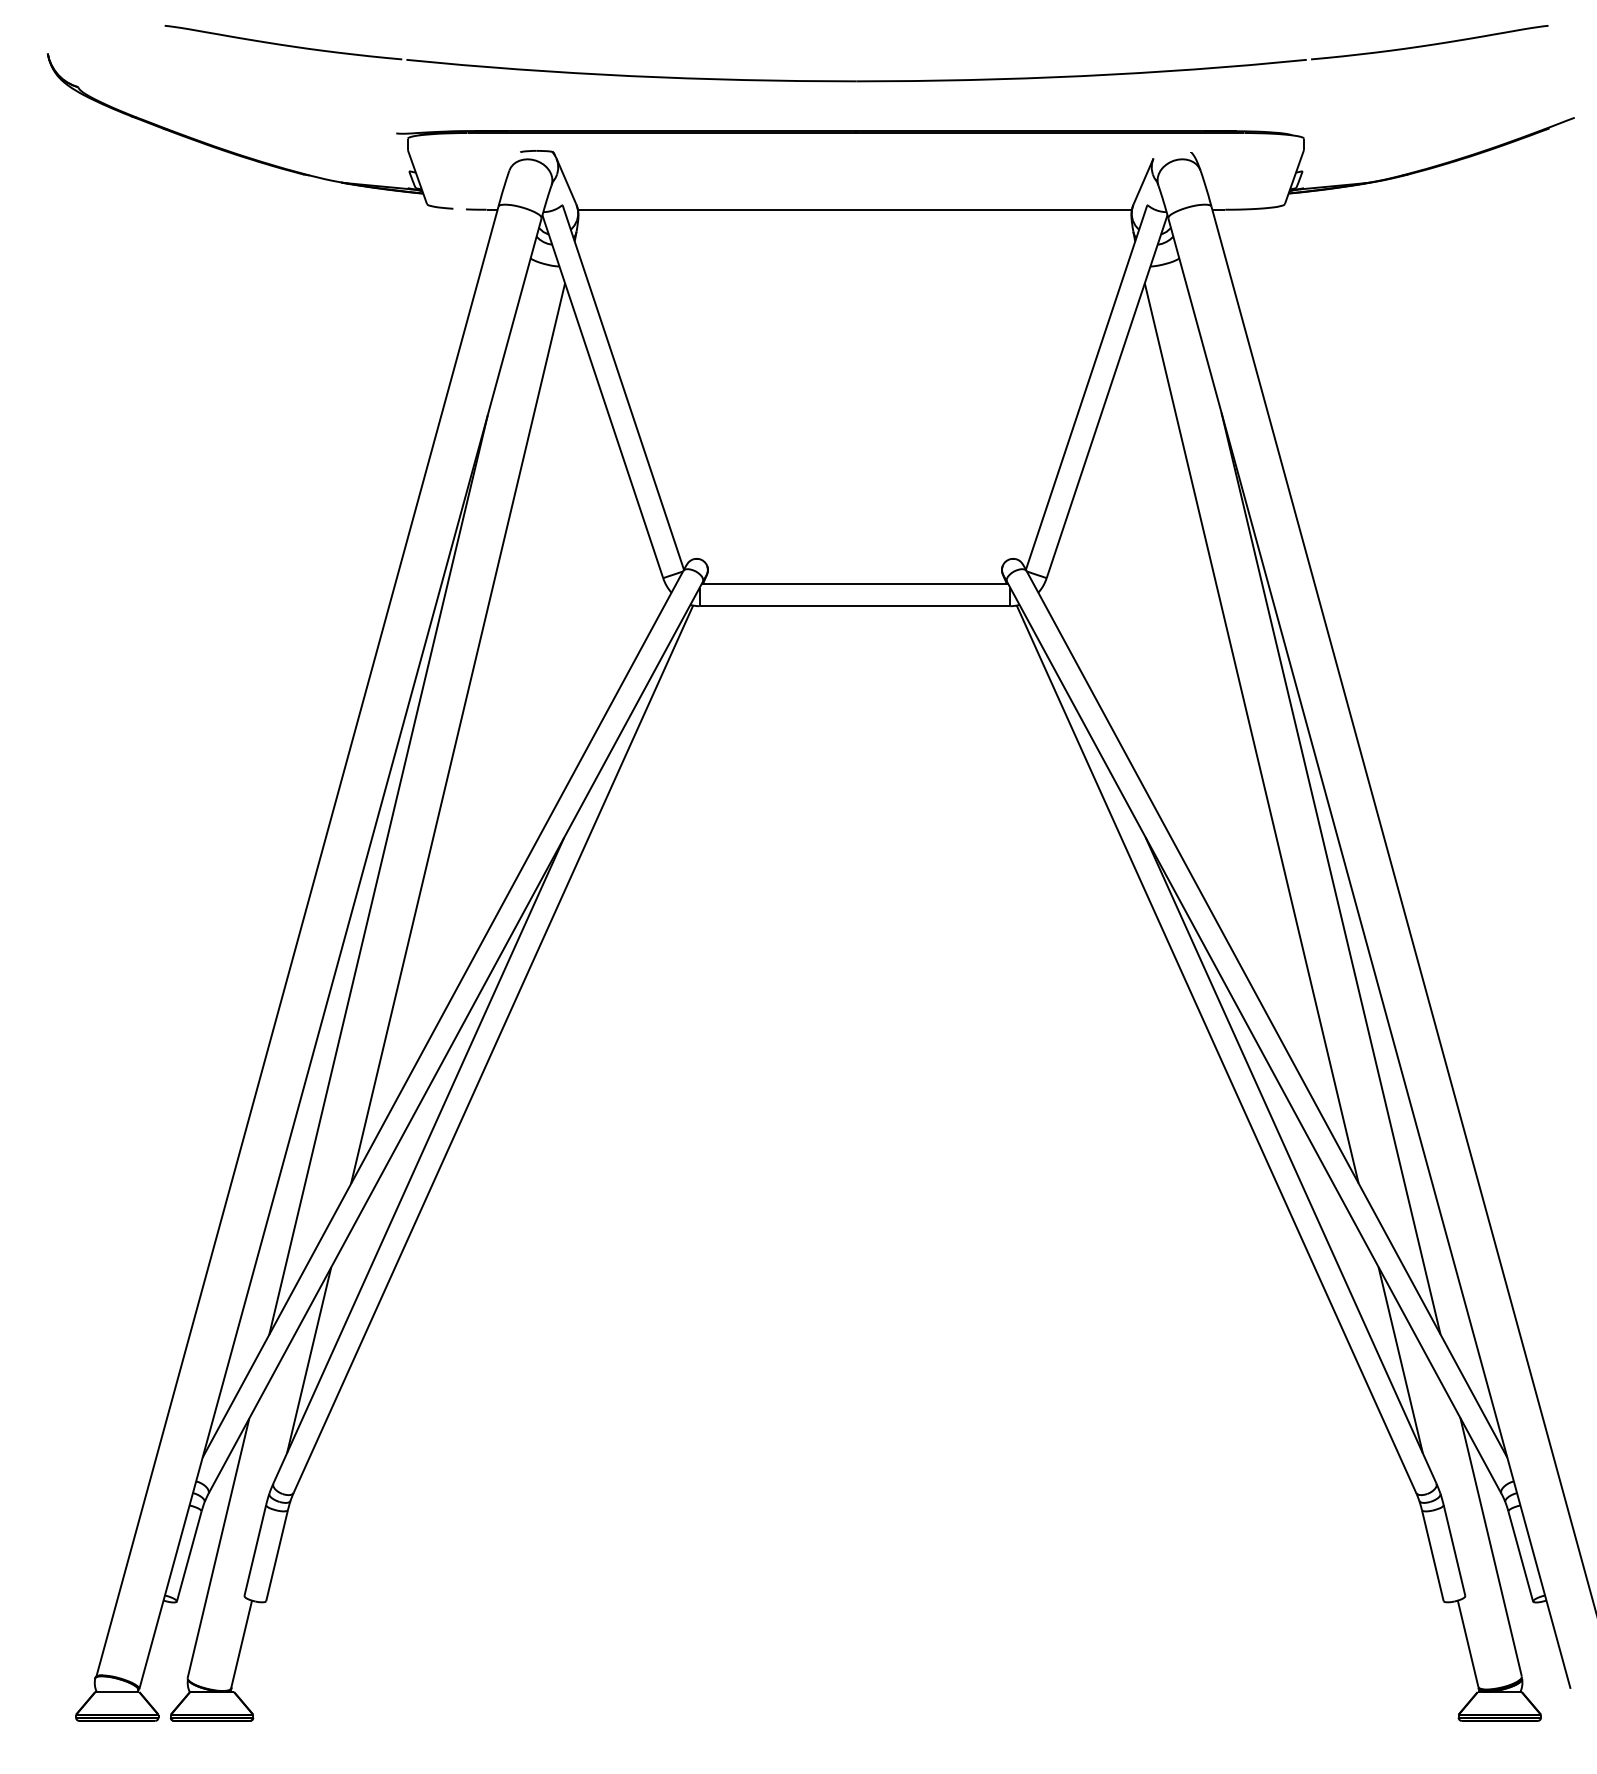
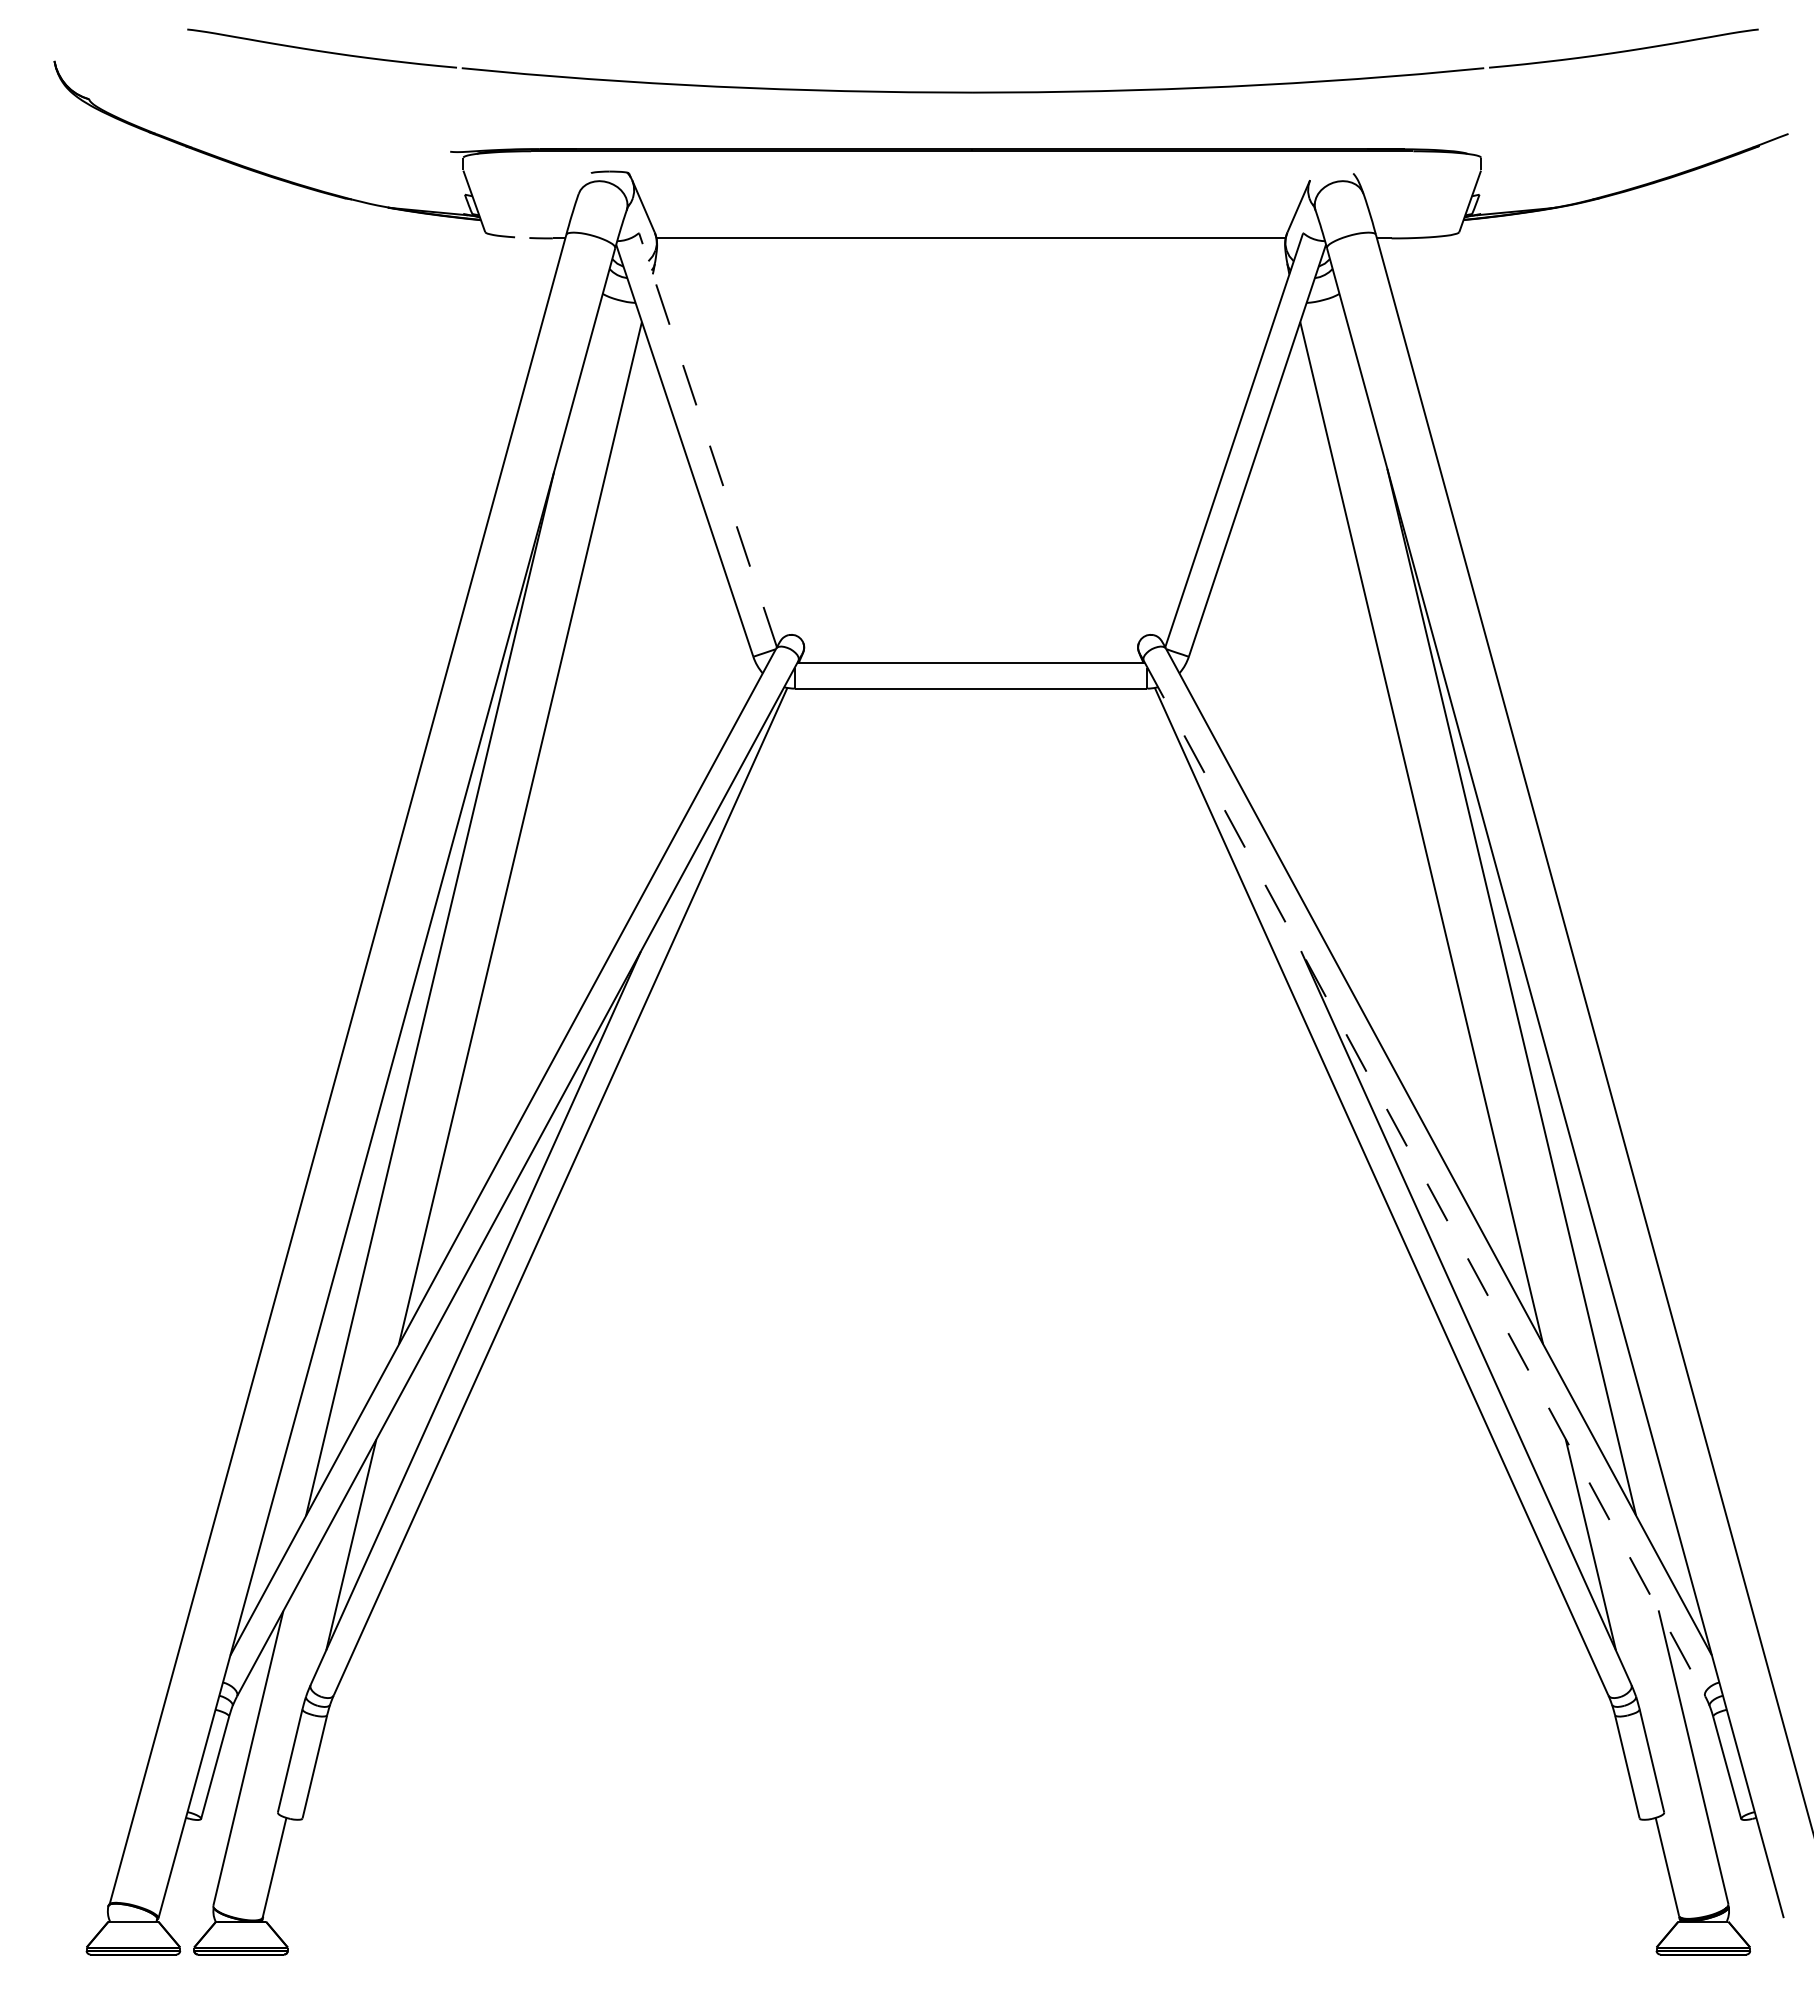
line: (622, 386) -> (707, 439), solid -> dashed
line: (1254, 1037) -> (1424, 1178), solid -> dashed

